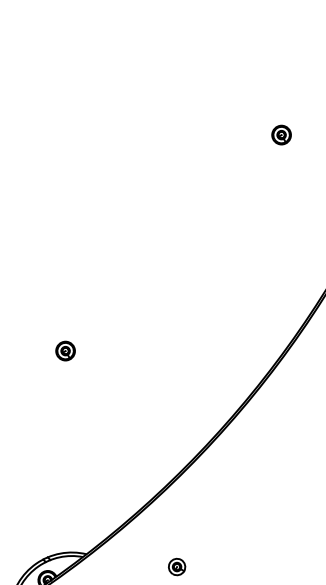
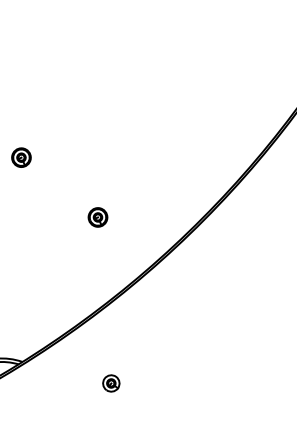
part: (147, 402) -> (97, 216), added

